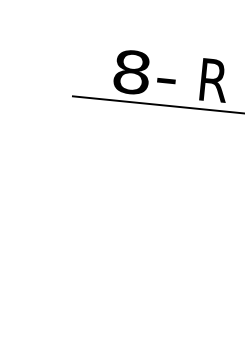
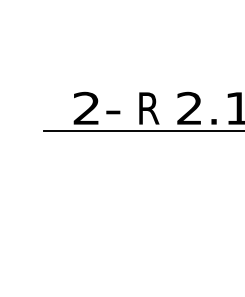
text: (131, 72) -> (86, 108), 8- -> 2-

